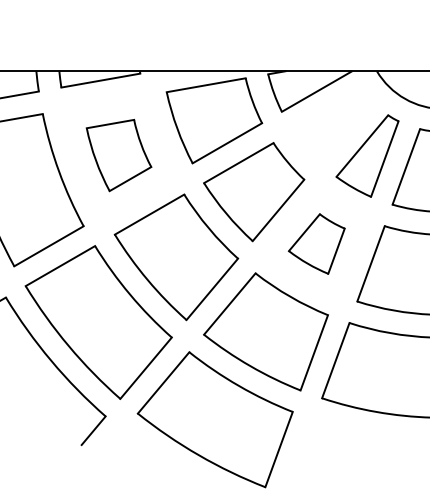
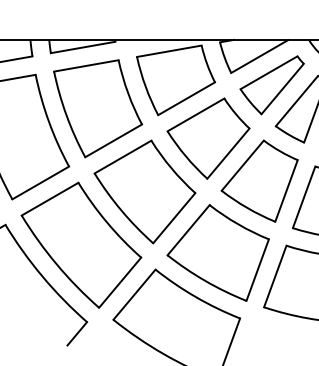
part: (331, 126) -> (271, 85), added
part: (118, 155) -> (97, 108), size x1.67
part: (316, 243) -> (259, 180), size x1.67

